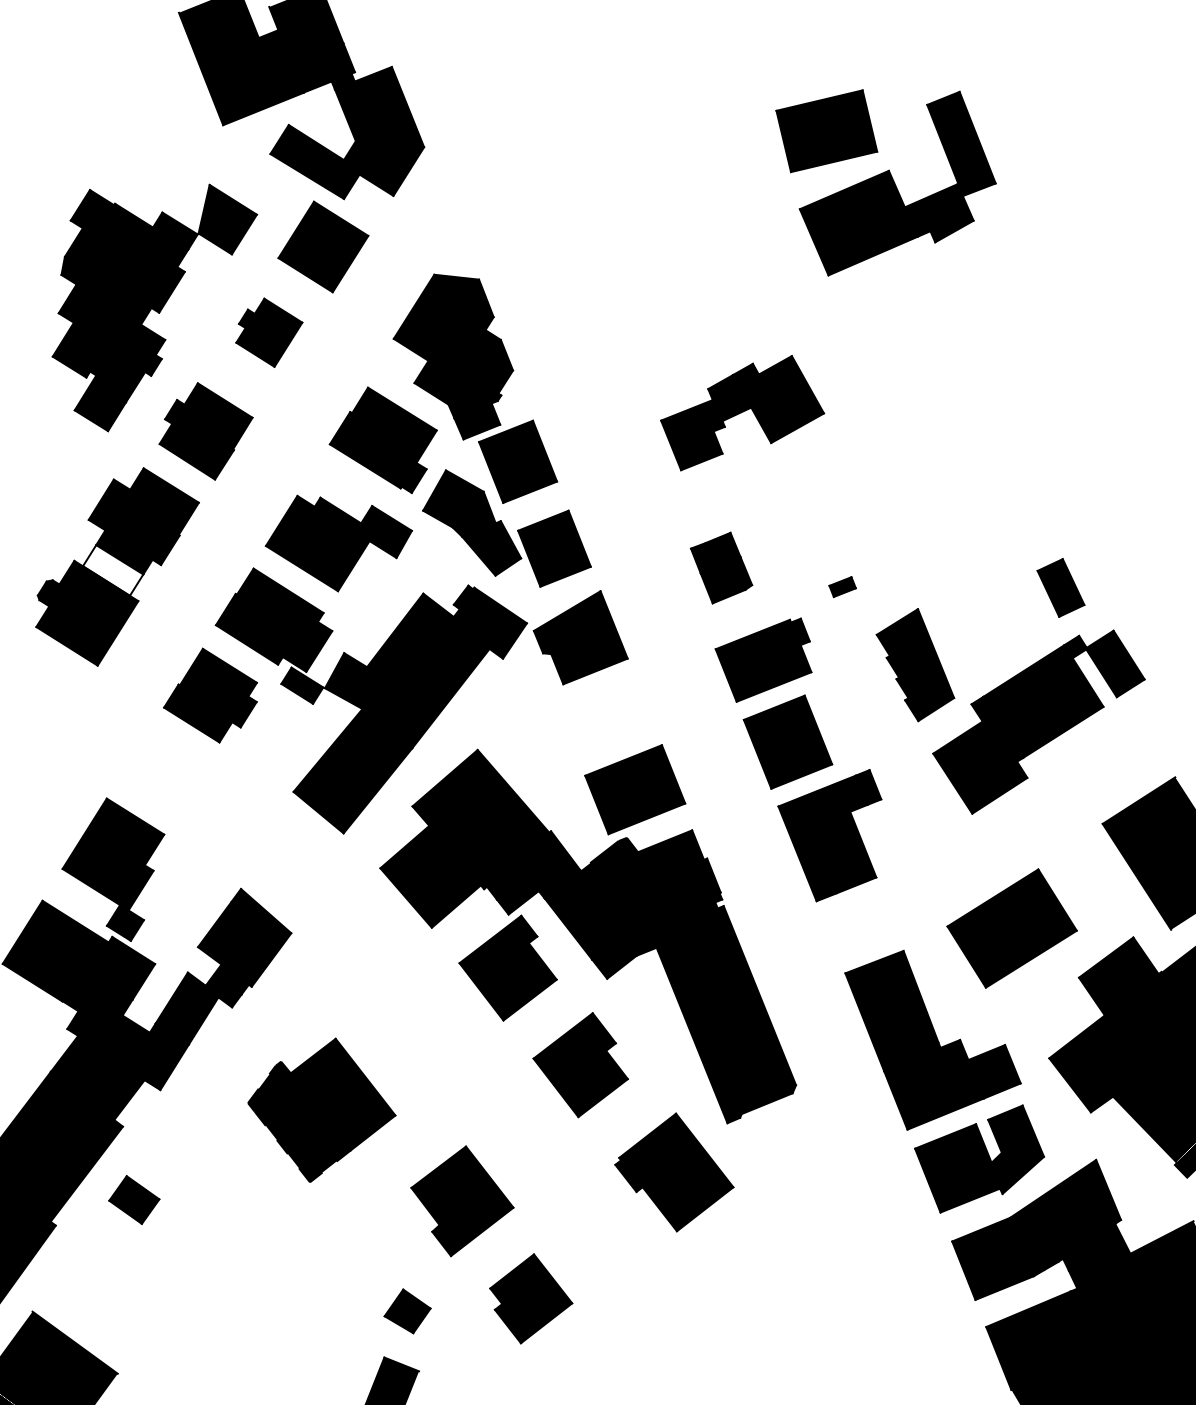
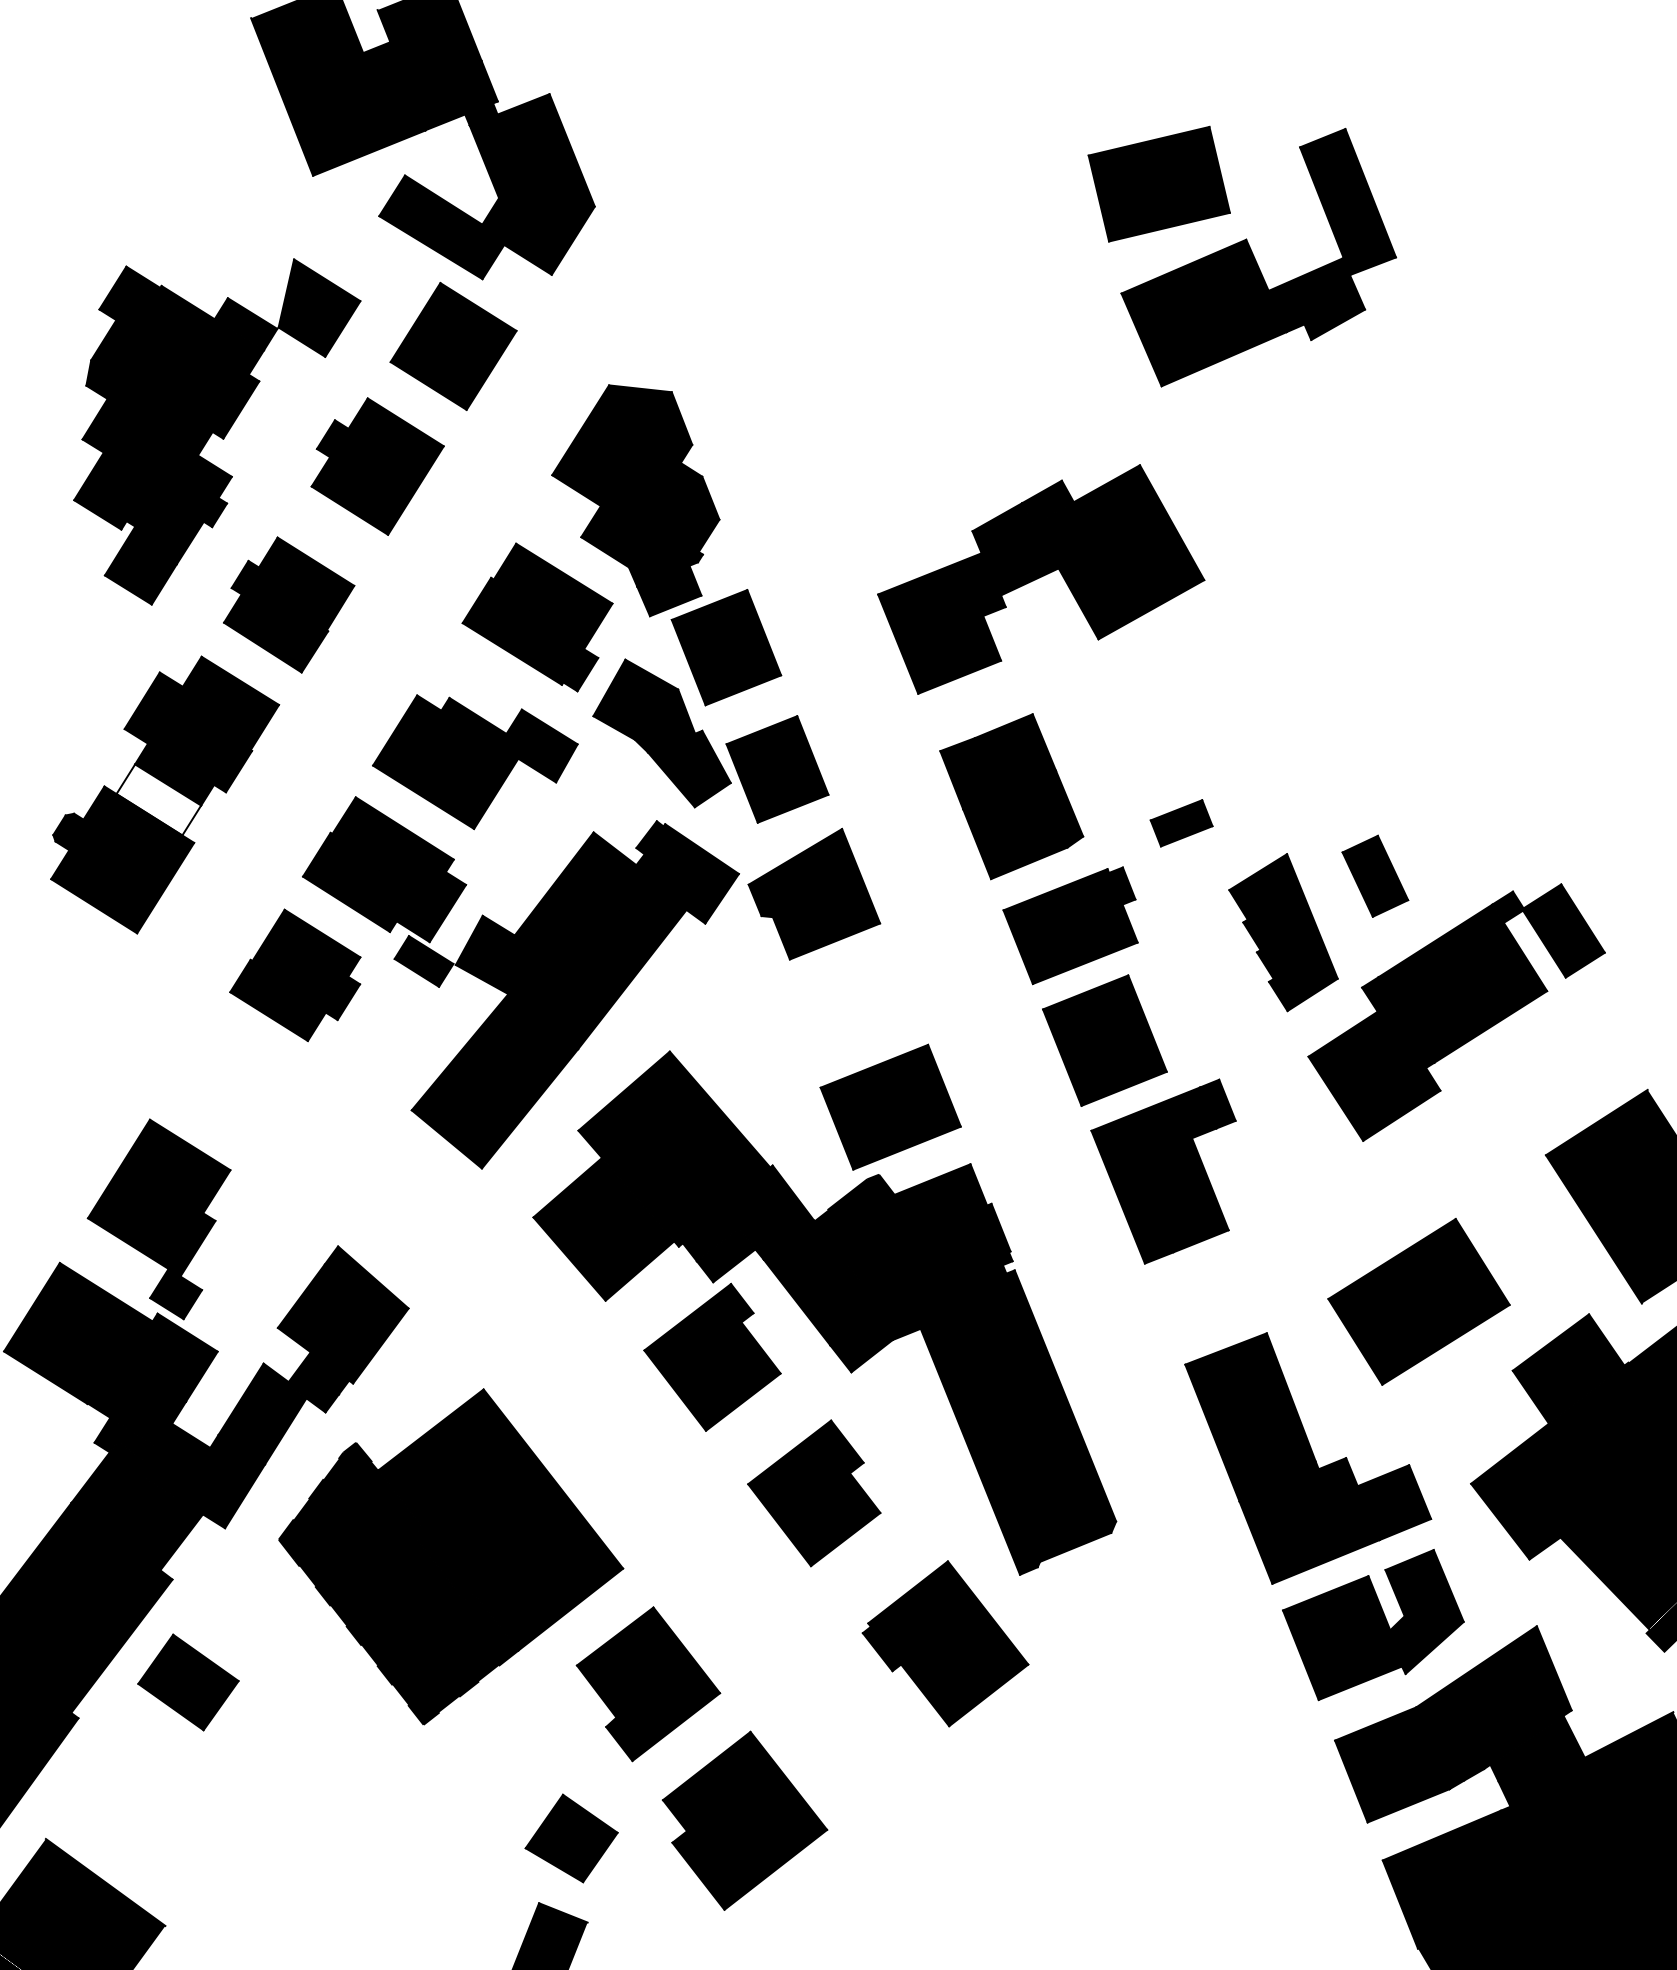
part: (269, 332) -> (378, 466), size x1.43
part: (742, 412) -> (1041, 578), size x1.43
part: (721, 567) -> (1011, 795), size x1.67
part: (842, 586) -> (1181, 822), size x1.67
part: (1060, 587) -> (1374, 875), moved
part: (321, 1110) -> (450, 1556), size x1.67
part: (134, 1199) -> (188, 1681), size x1.43
part: (530, 1298) -> (743, 1820), size x1.43
part: (407, 1311) -> (571, 1838), size x1.43

